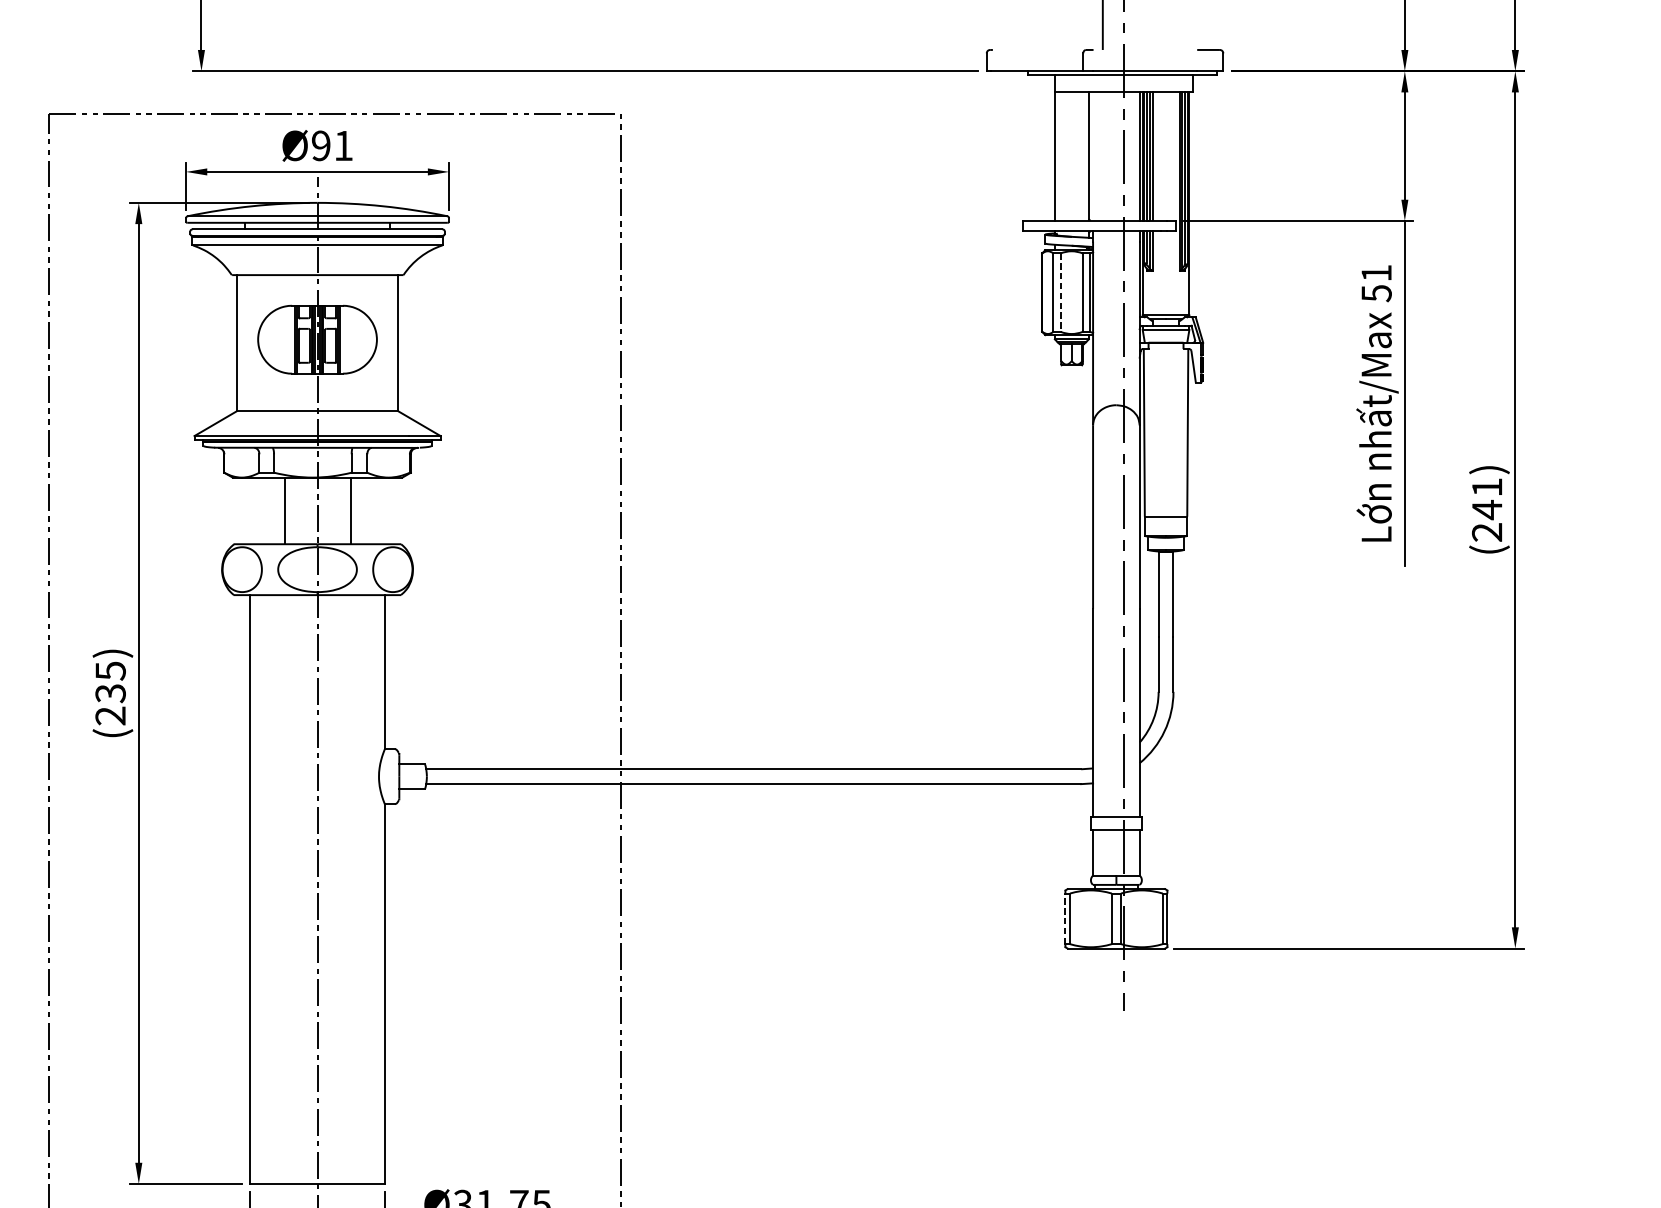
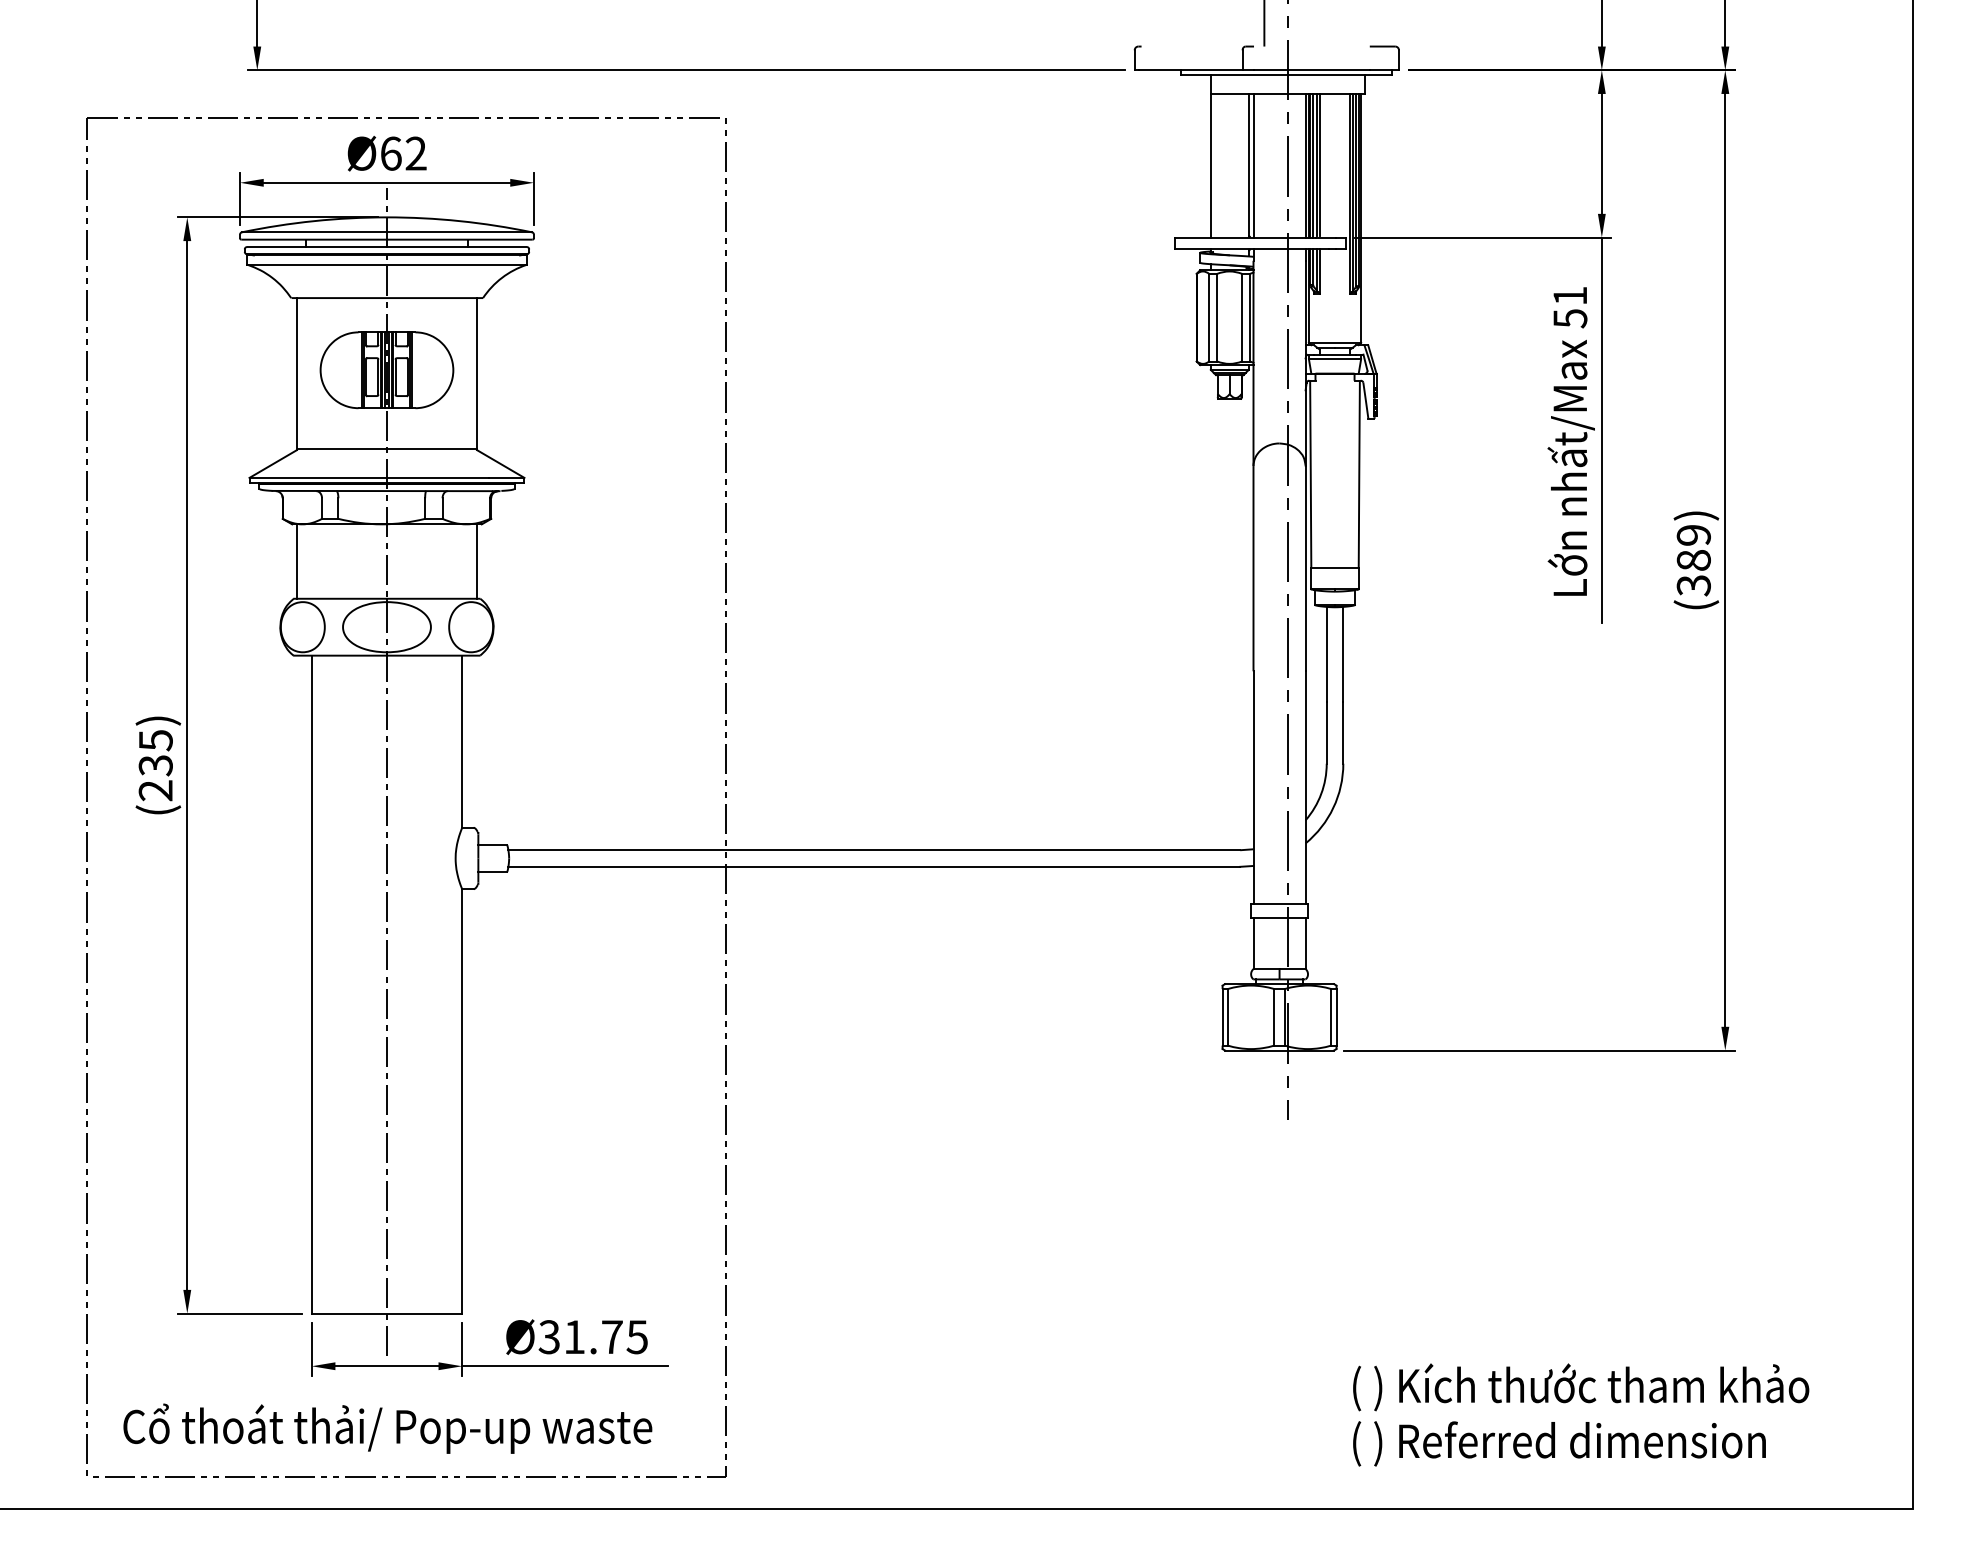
text: (332, 145) -> (403, 153), Ø91 -> Ø62
line: (1093, 156) -> (1253, 165), added
line: (1060, 292) -> (1217, 317), dashed -> solid
text: (1486, 509) -> (1693, 560), (241) -> (389)
line: (284, 510) -> (296, 561), moved
line: (351, 510) -> (477, 561), moved
line: (1065, 918) -> (1222, 1016), dashed -> solid

